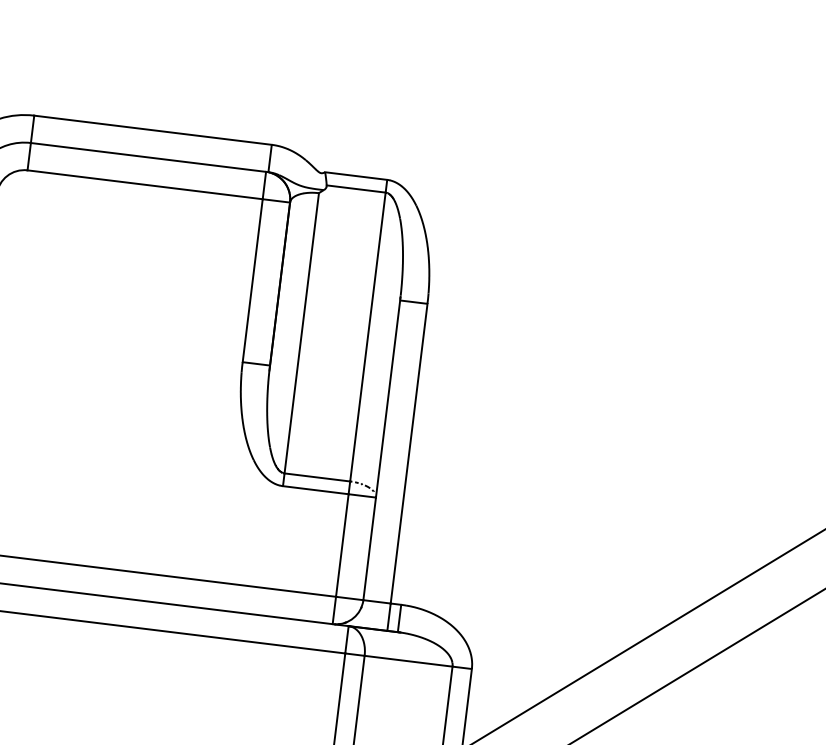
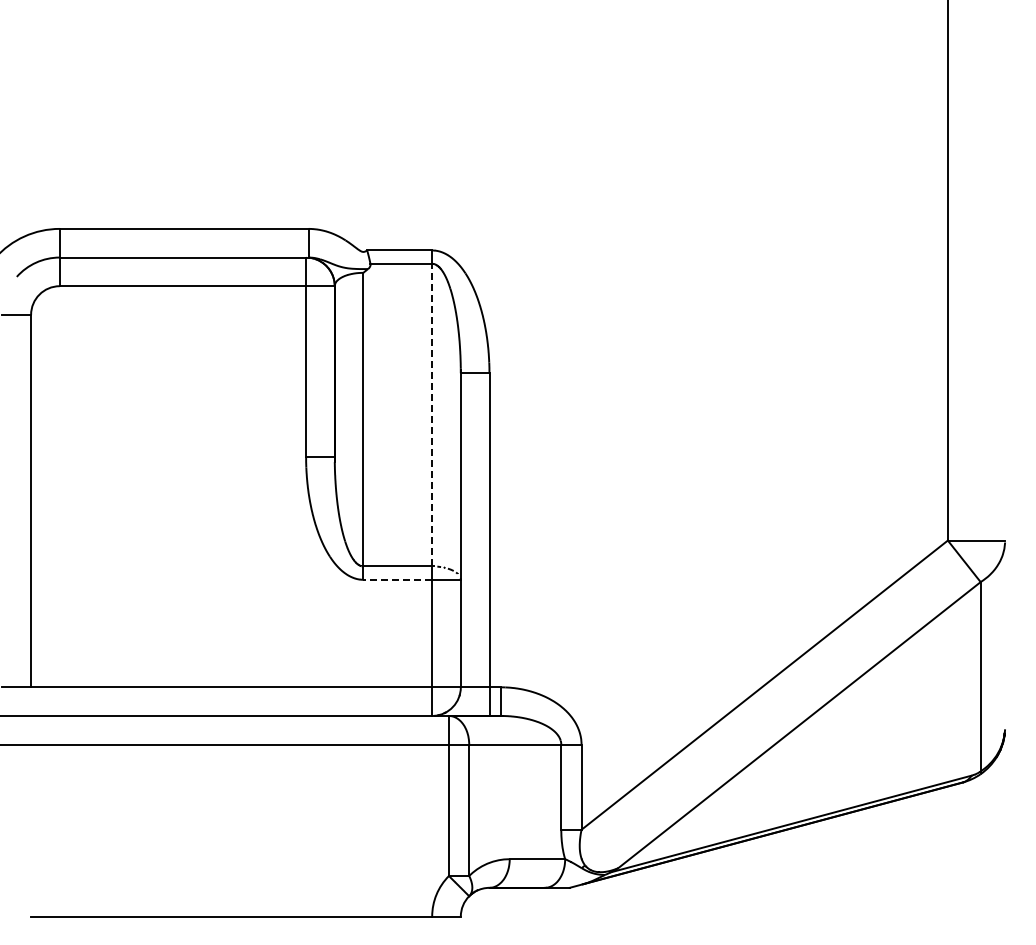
line: (368, 336) -> (432, 414), solid -> dashed
line: (315, 489) -> (397, 579), solid -> dashed

